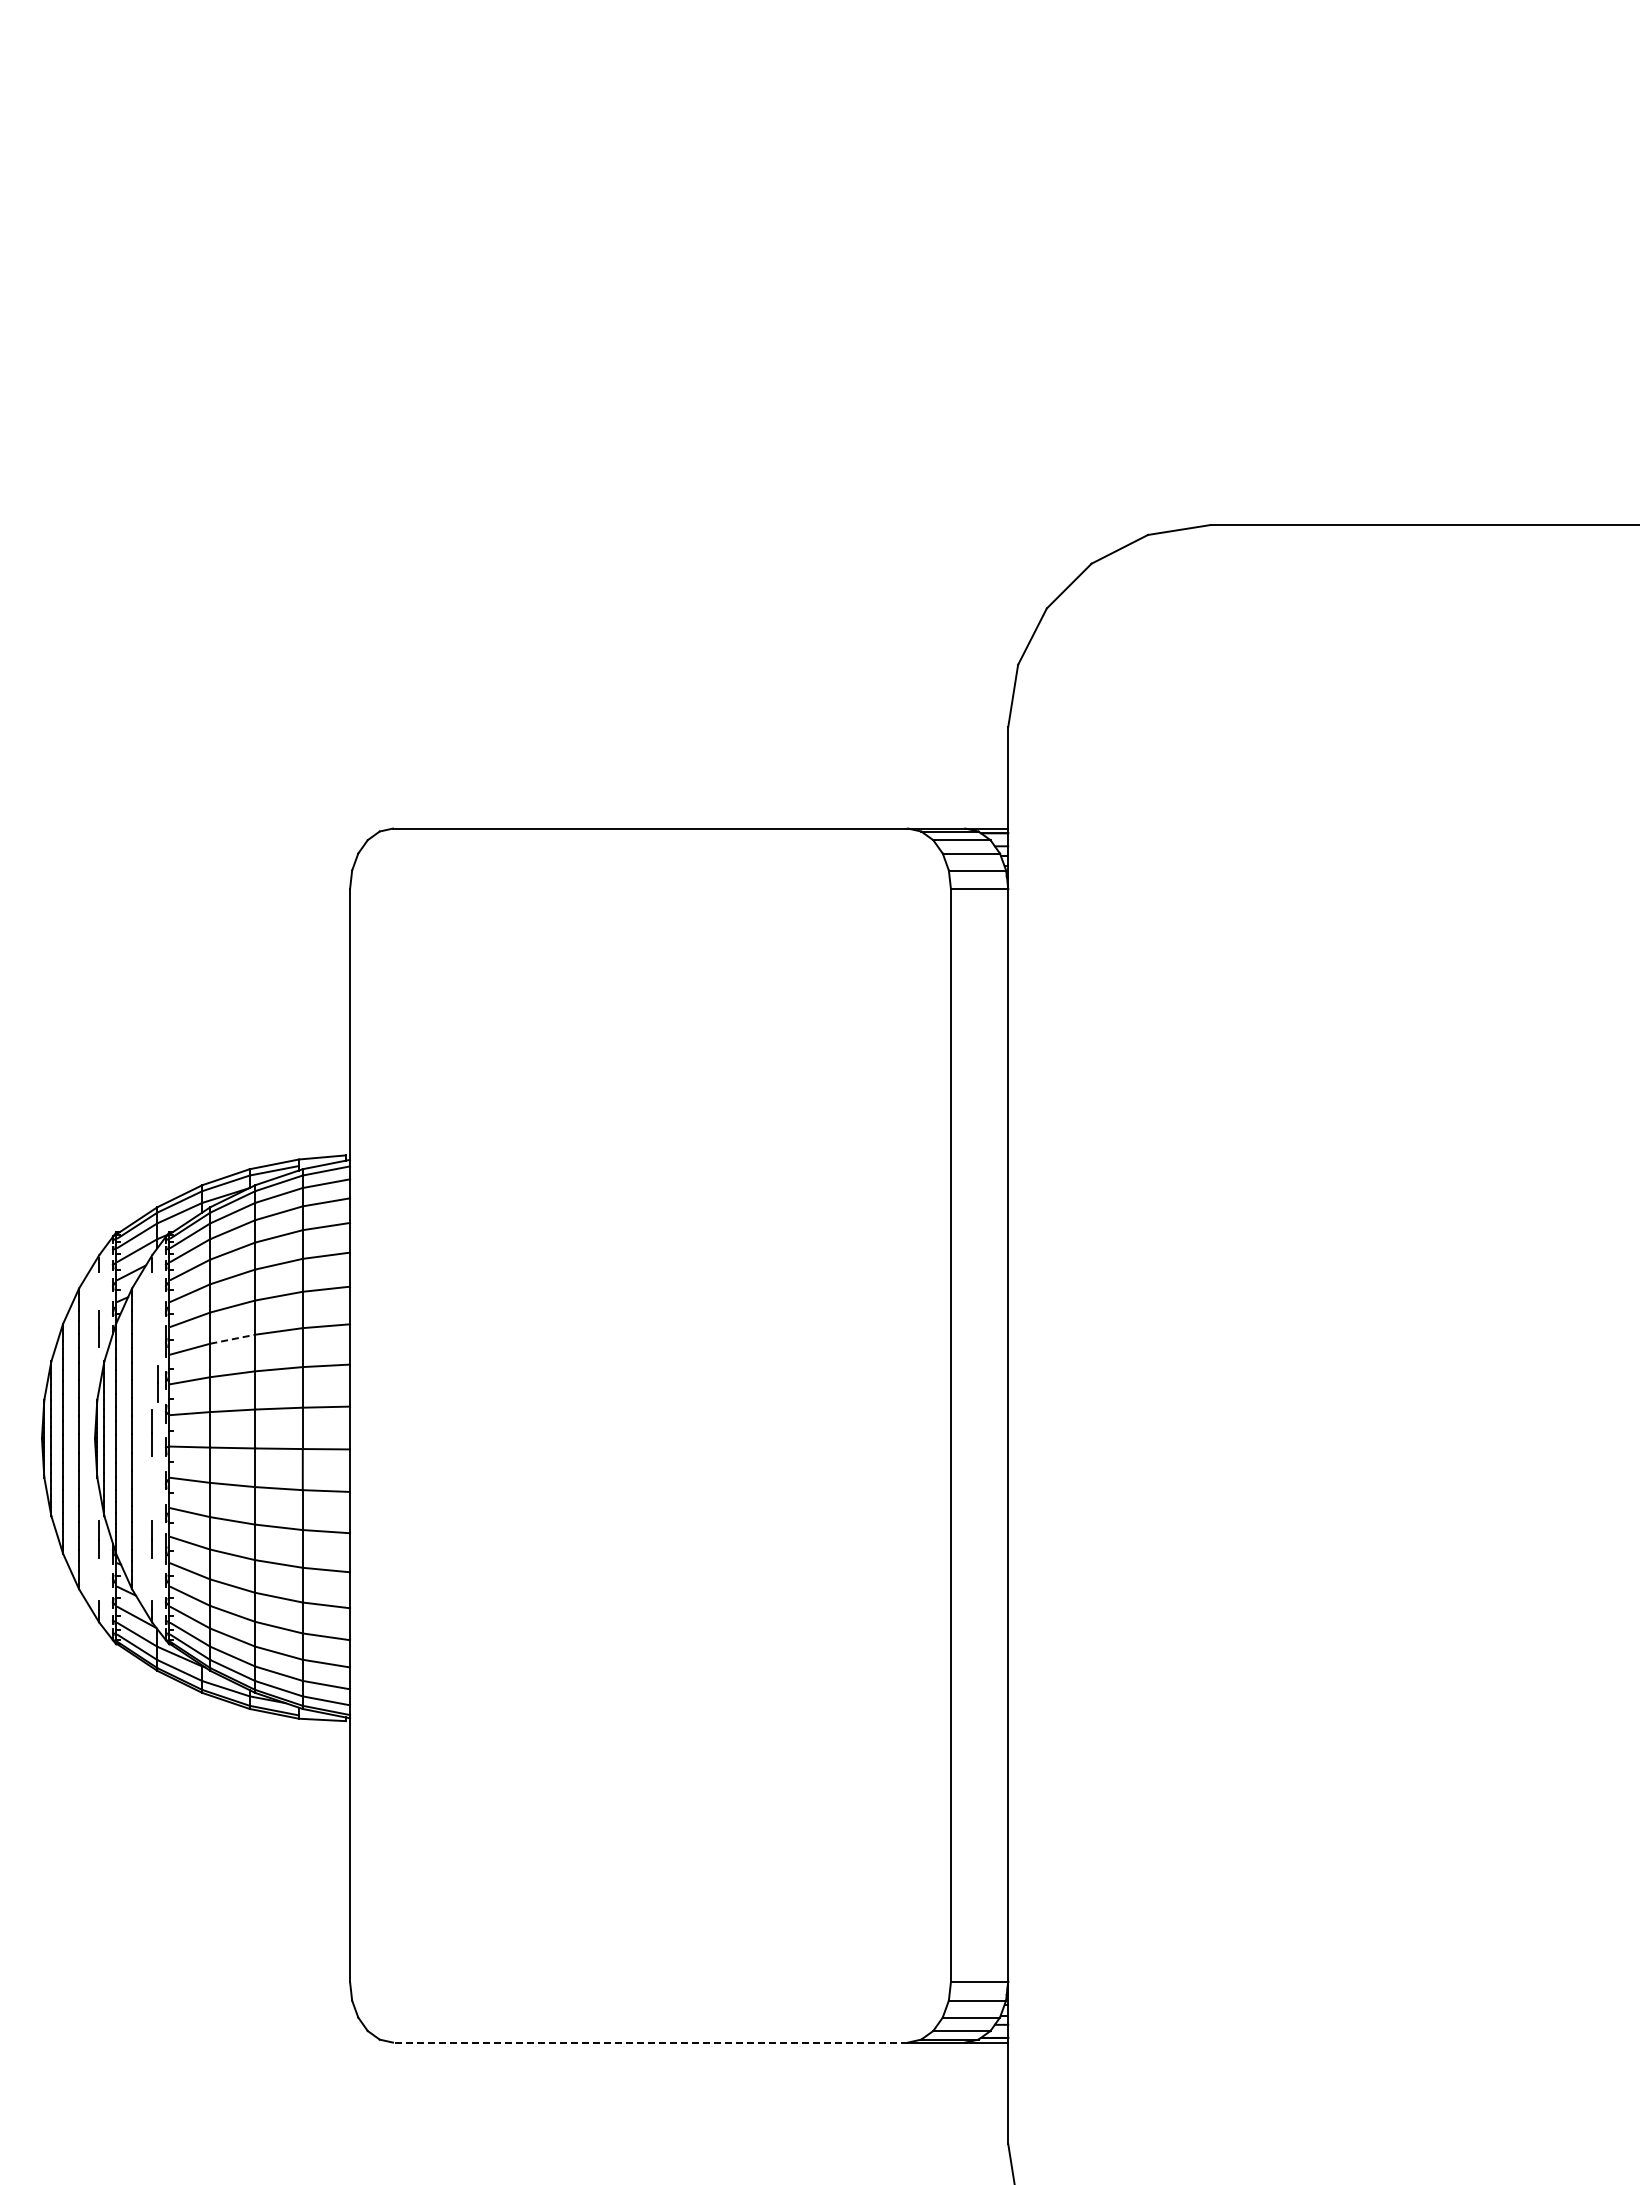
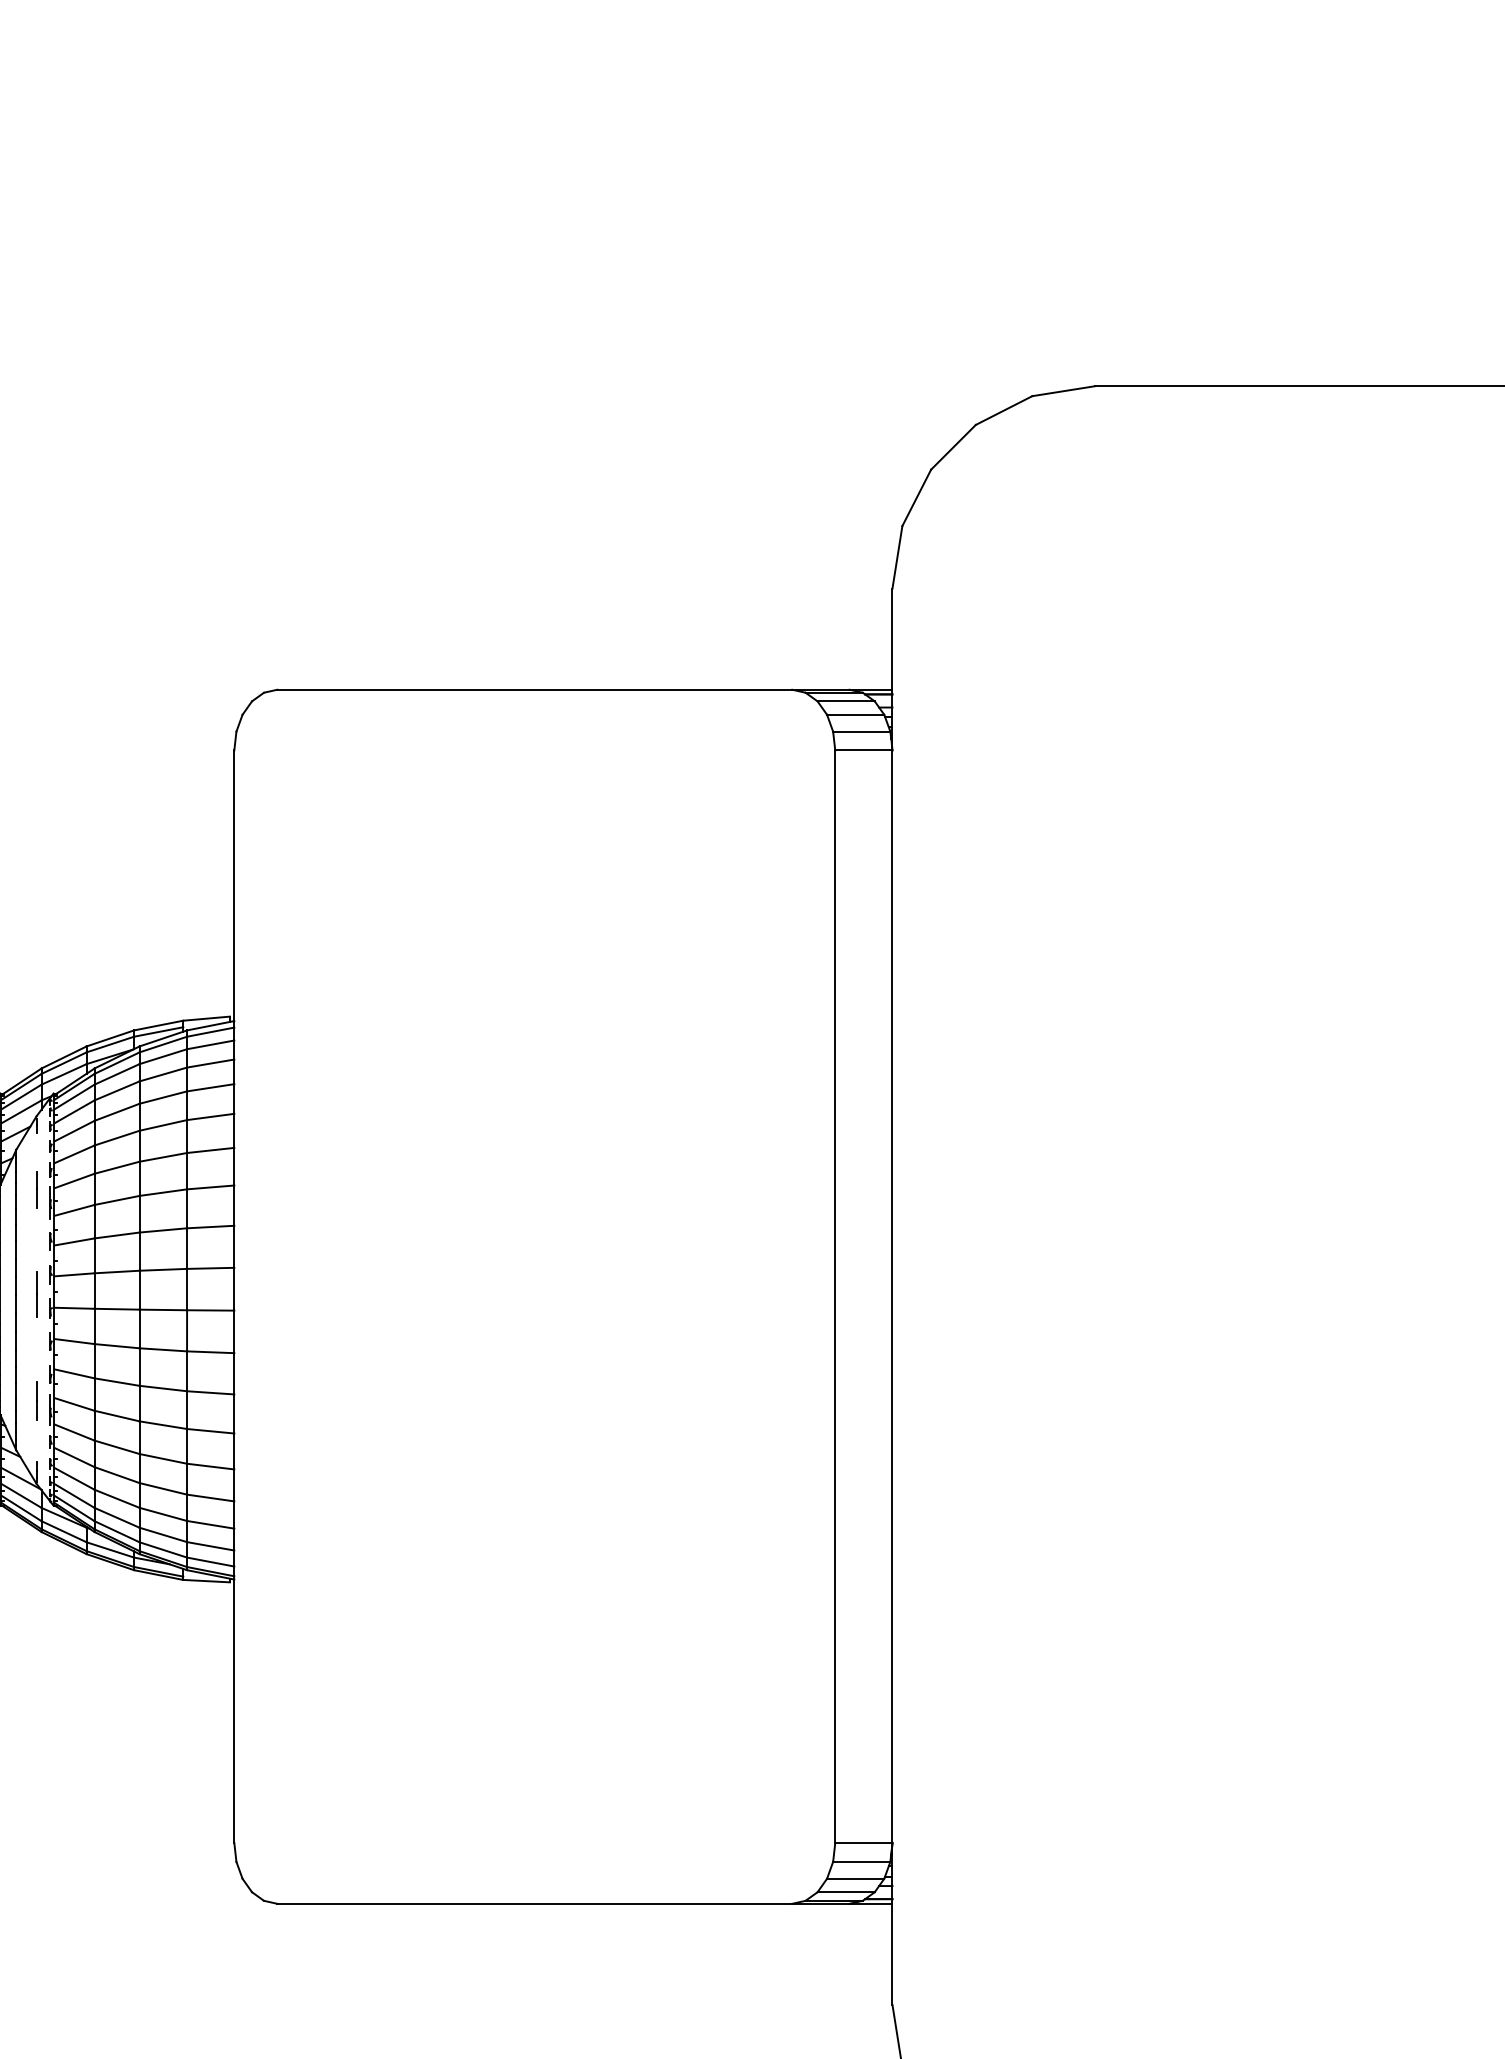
line: (232, 1339) -> (116, 1200), dashed -> solid
line: (157, 1383) -> (35, 1189), moved
line: (650, 2042) -> (534, 1903), dashed -> solid

